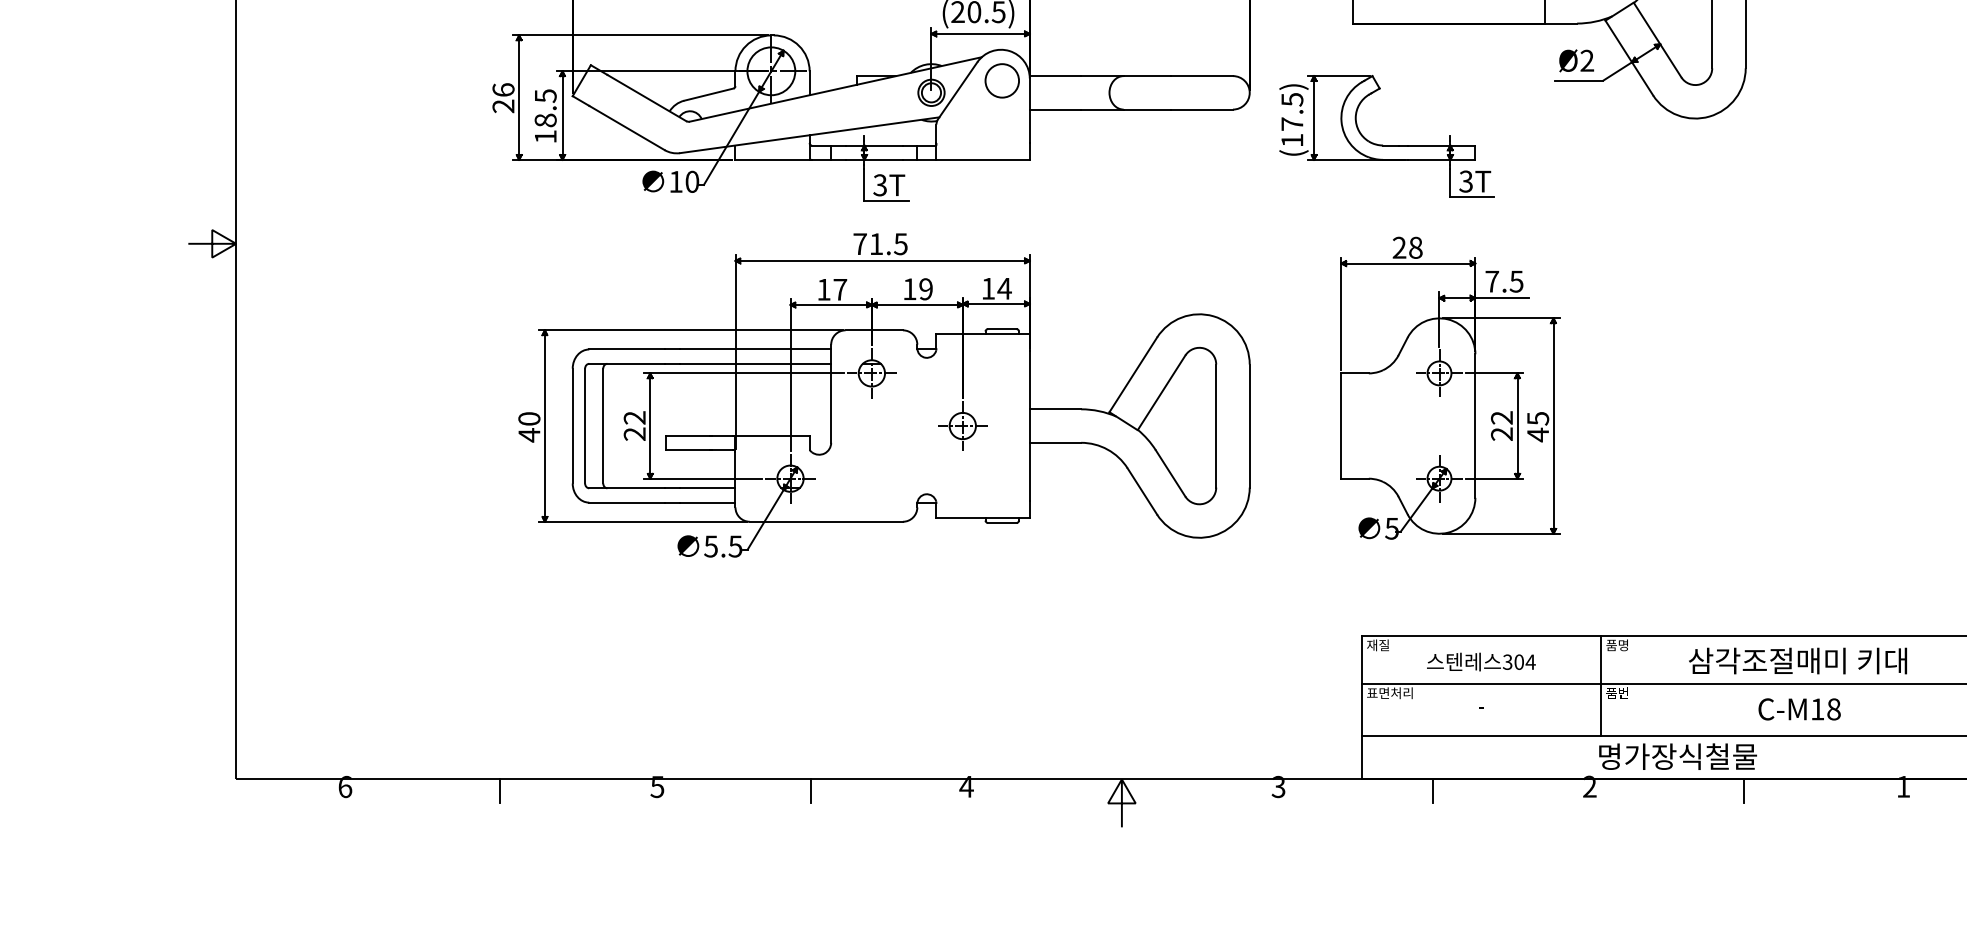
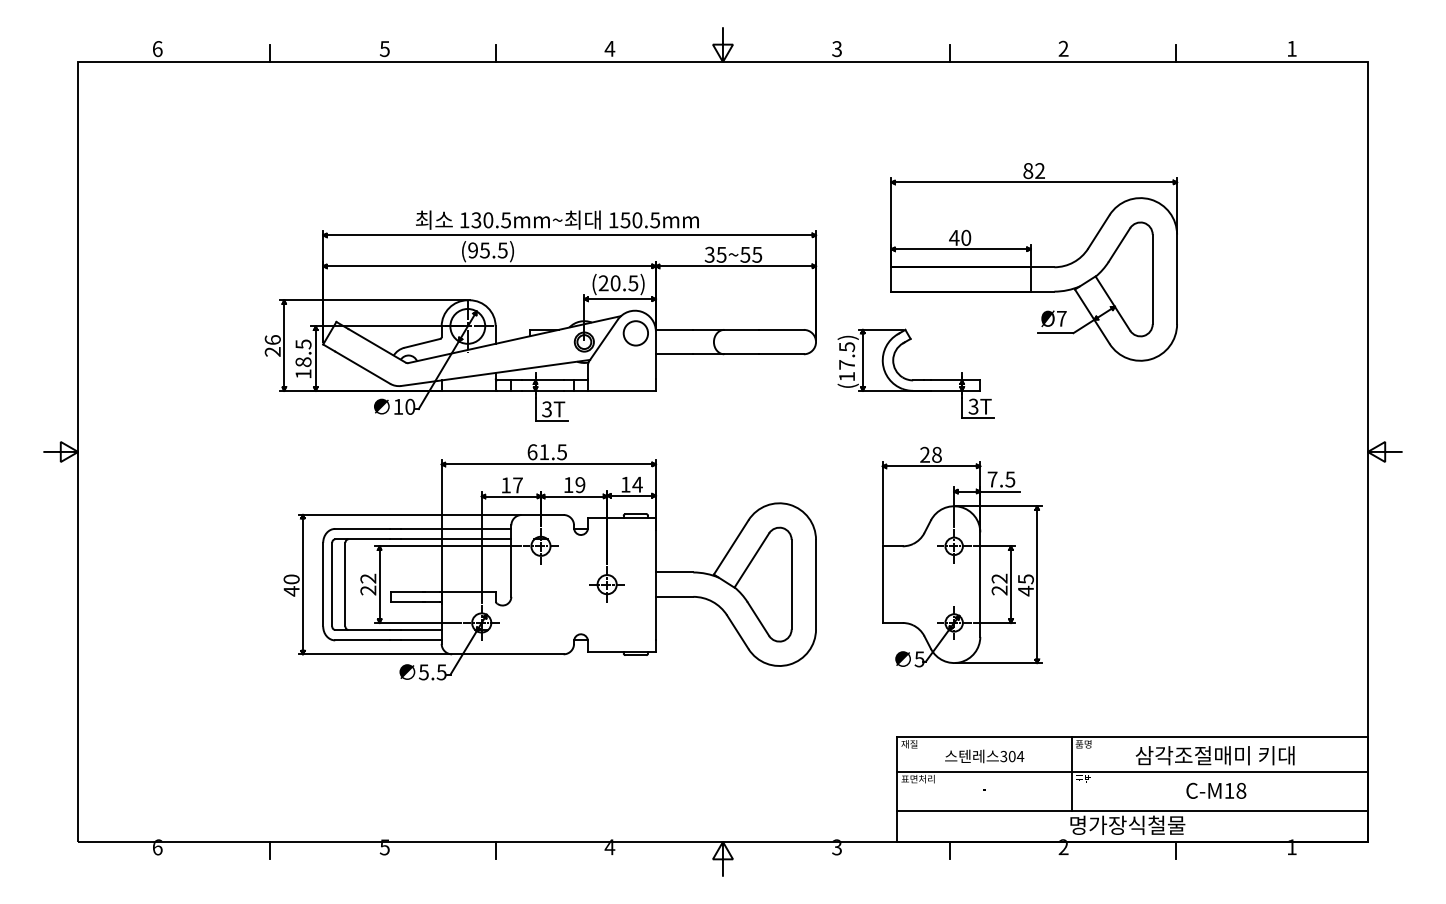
text: (1586, 60) -> (1061, 318), Ø2 -> Ø7
text: (860, 244) -> (532, 452), 71.5 -> 61.5

